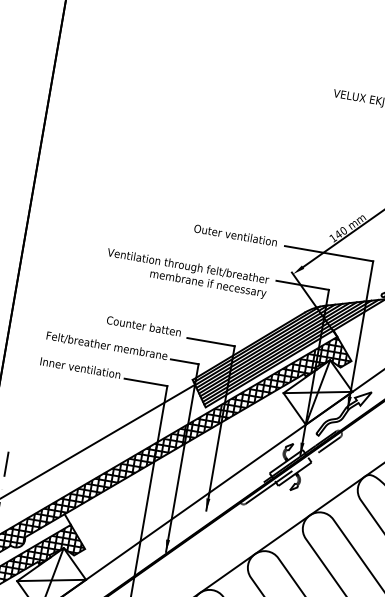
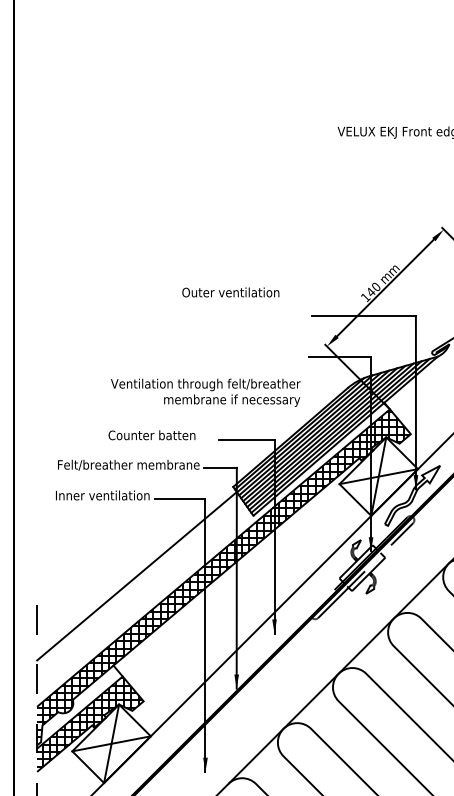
text: (235, 235) -> (230, 292), moved
text: (186, 273) -> (205, 392), moved
text: (143, 326) -> (151, 435), moved

